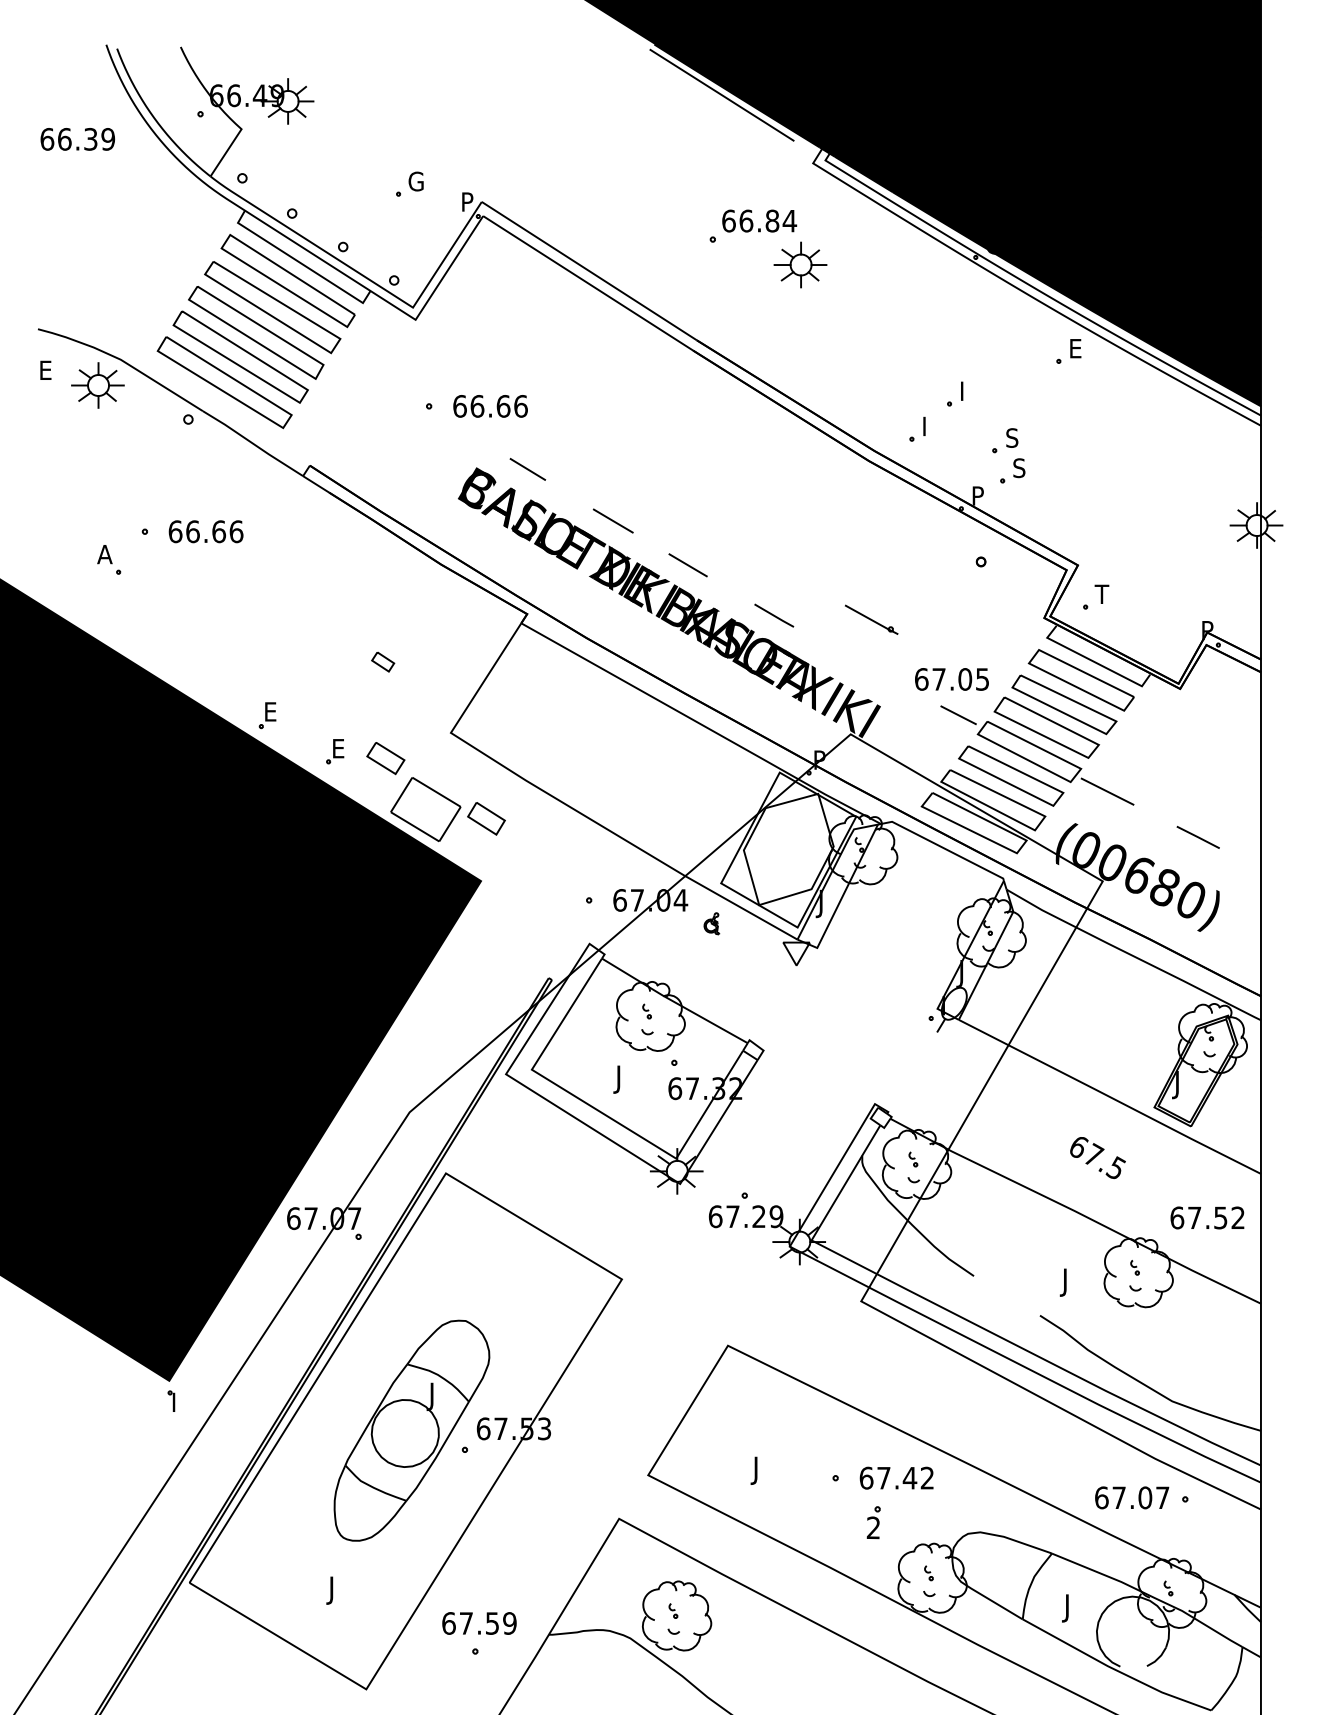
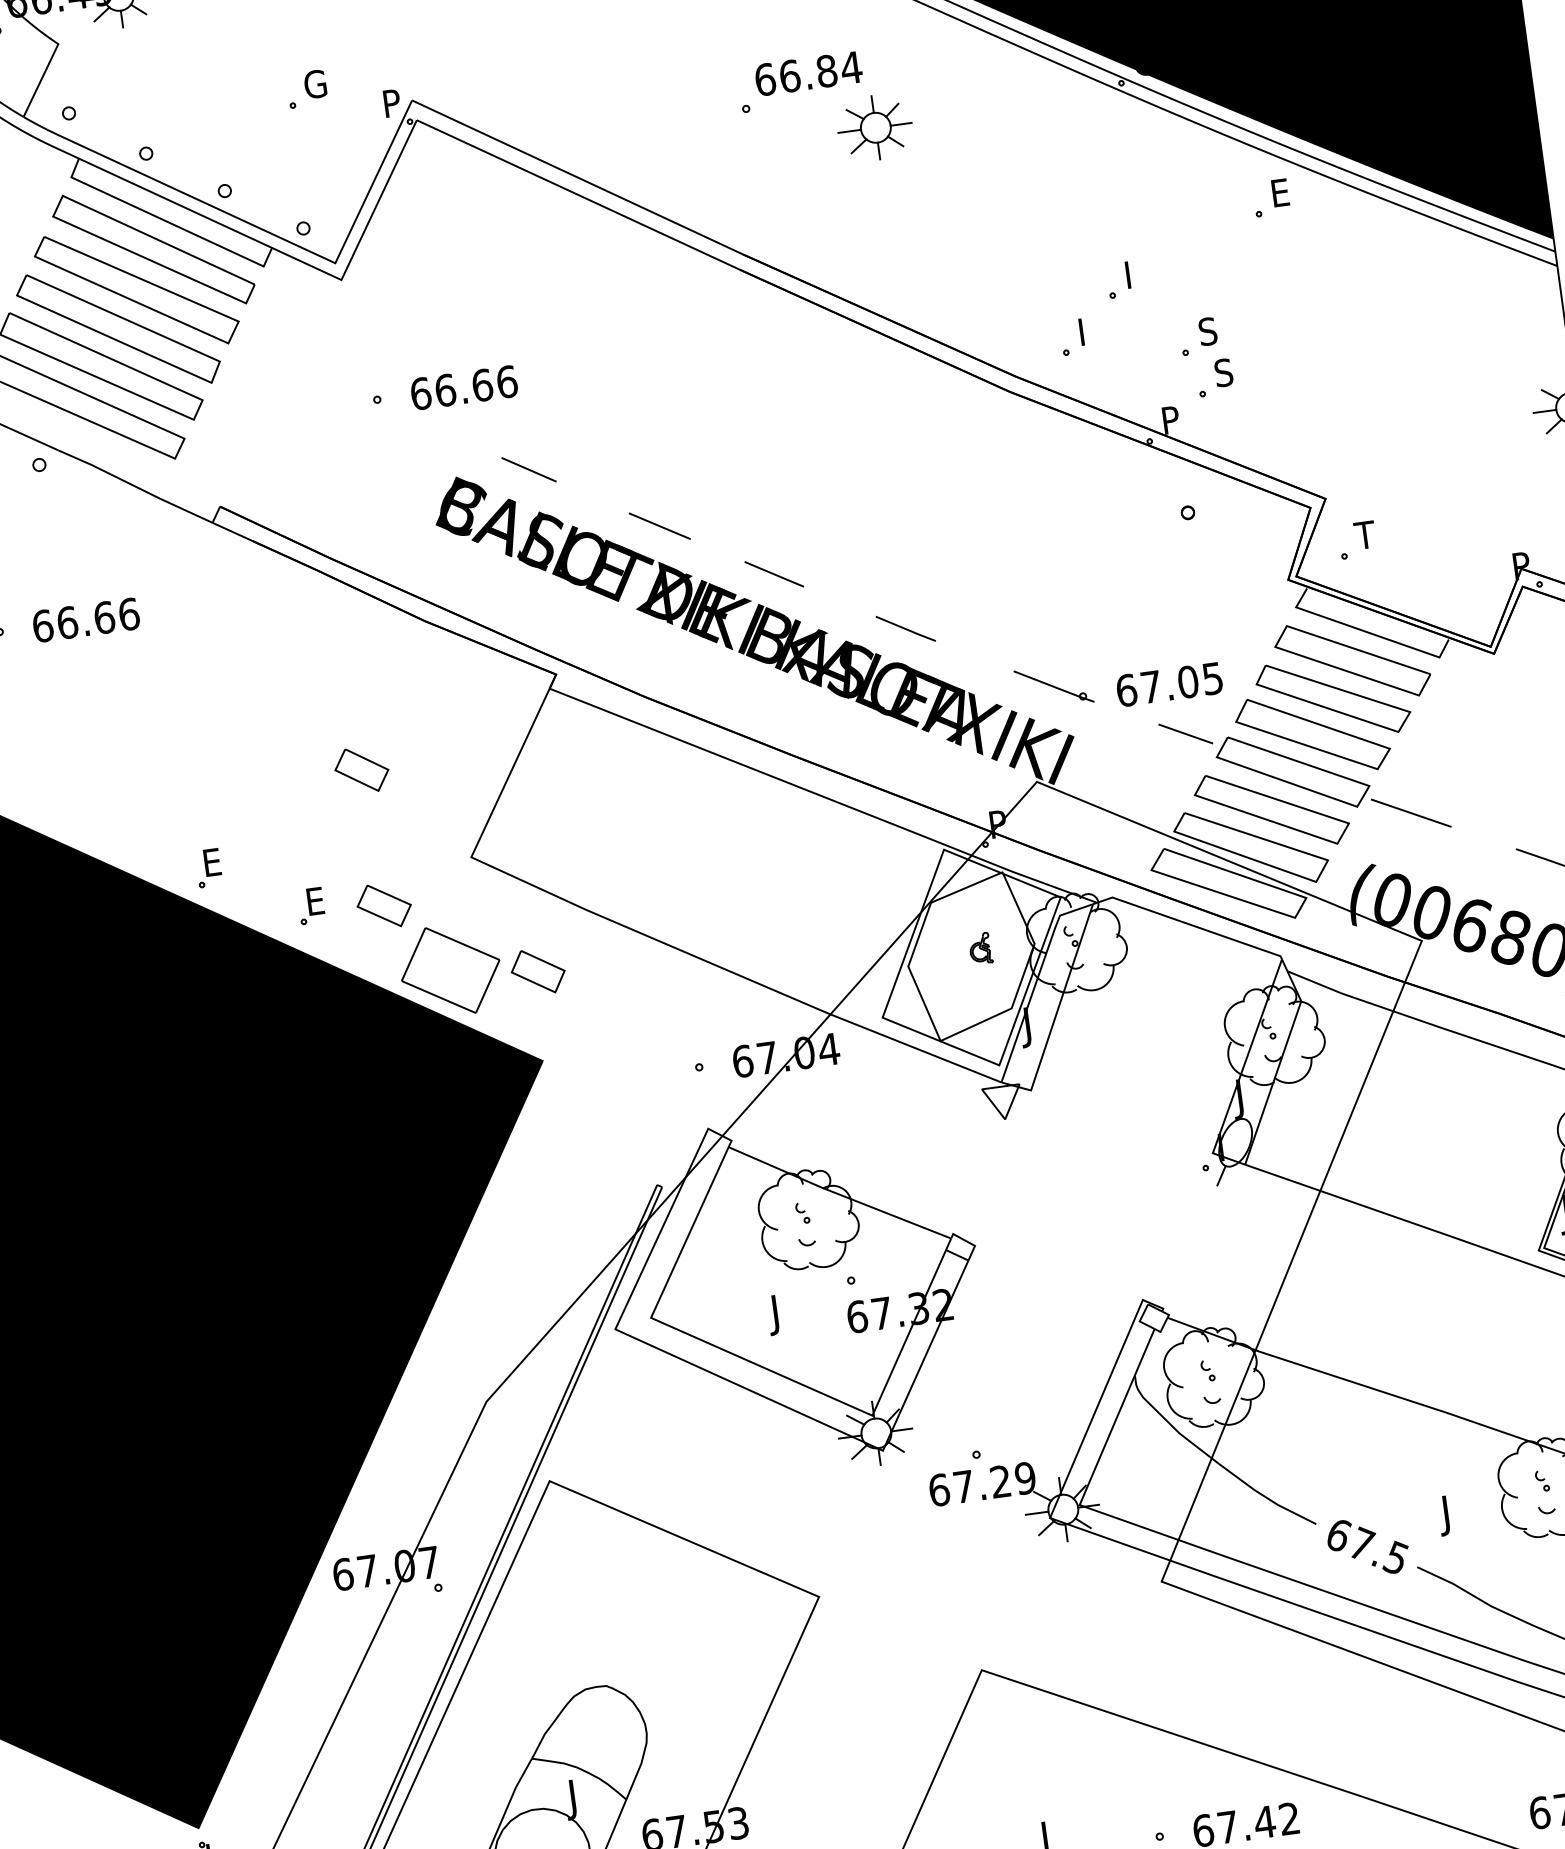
part: (871, 619) -> (1053, 686), moved
part: (382, 661) -> (360, 769), size x1.67
part: (711, 923) -> (980, 948), moved
text: (1097, 1157) -> (1367, 1546), moved

